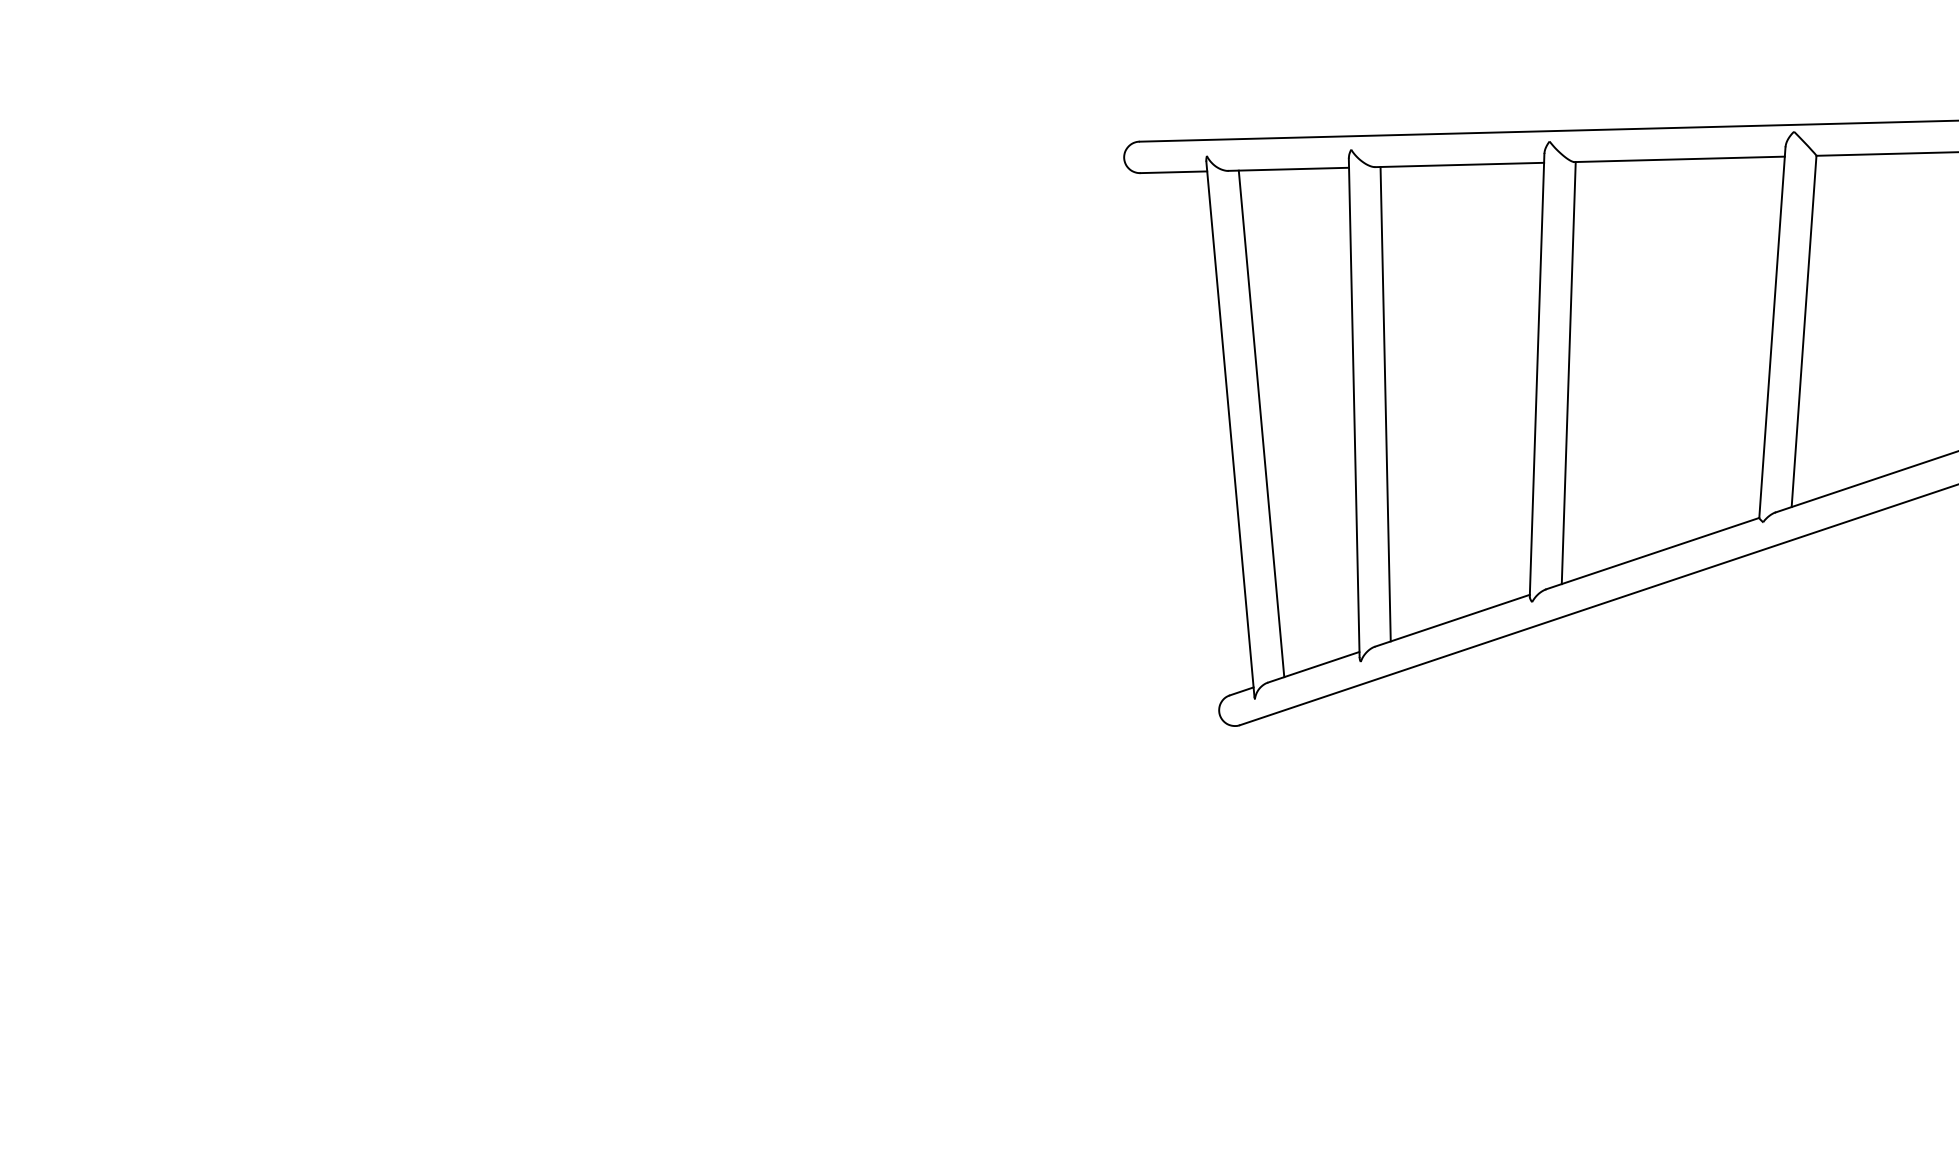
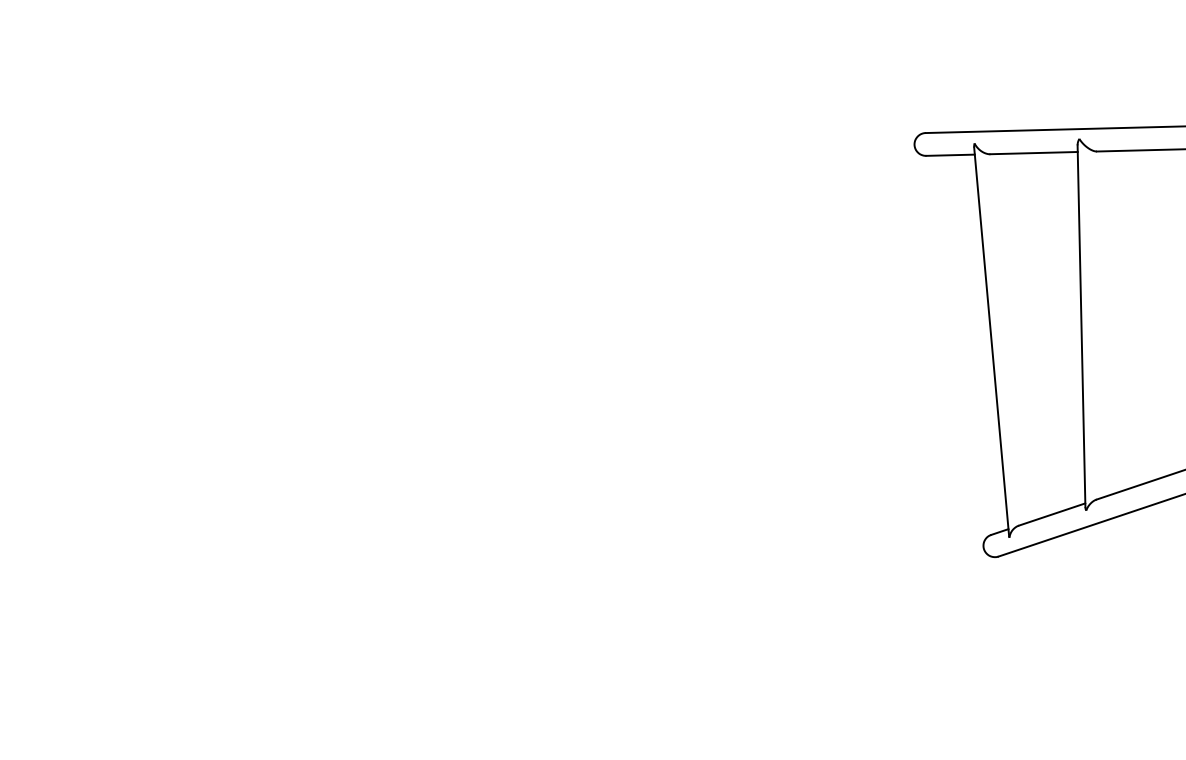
line: (1385, 404) -> (1104, 323), removed
line: (1261, 423) -> (1014, 337), removed

